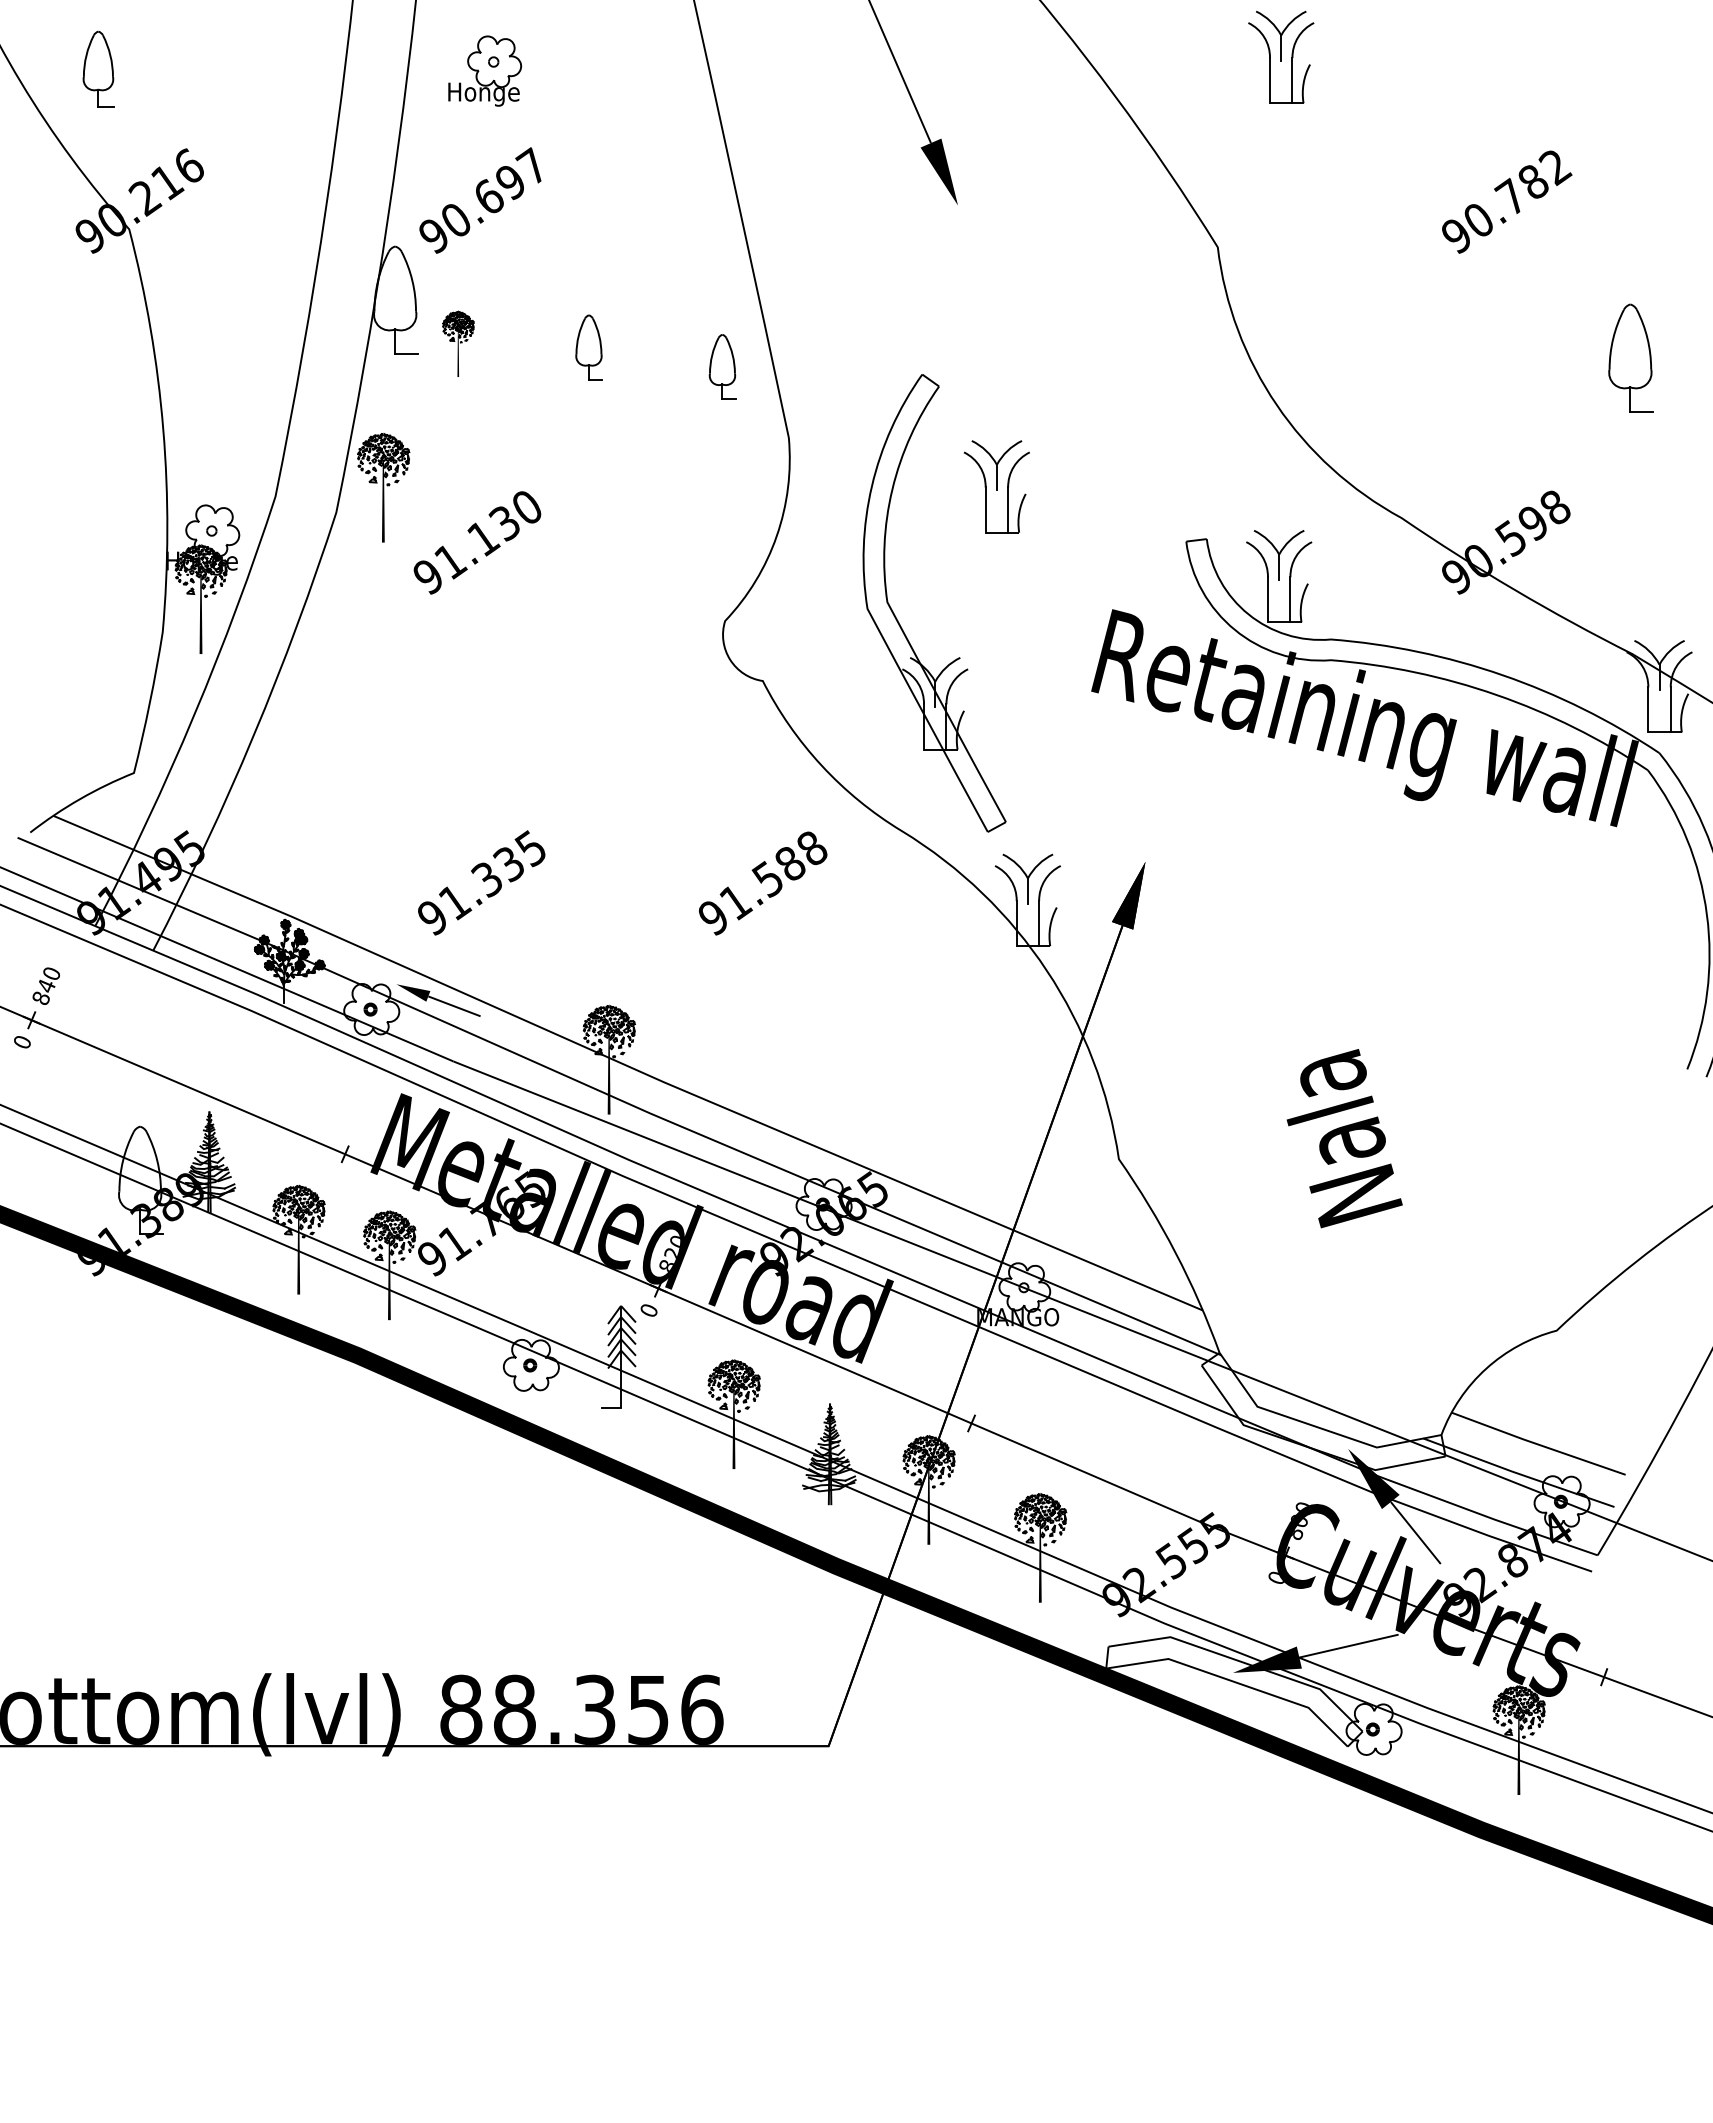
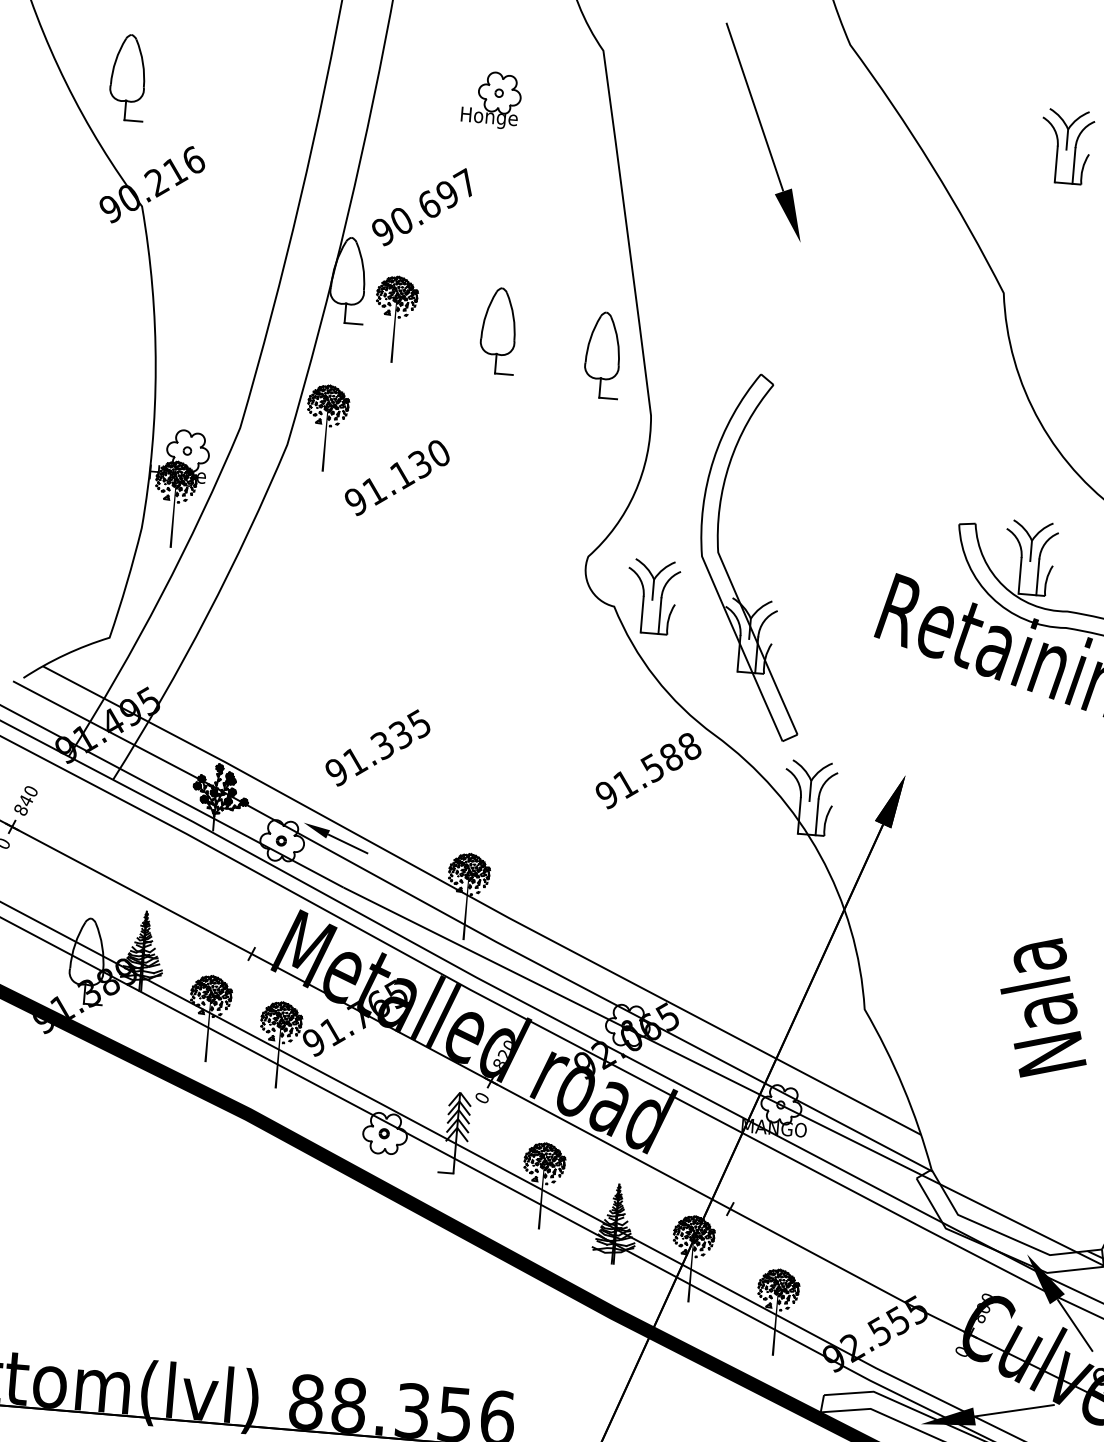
part: (98, 68) -> (128, 76), size x1.43
part: (485, 70) -> (492, 99), moved
part: (458, 343) -> (395, 318), size x1.67
part: (588, 347) -> (498, 330), size x1.67
part: (722, 366) -> (603, 354), size x1.67
part: (996, 486) -> (652, 596), moved
text: (763, 883) -> (648, 771), moved

